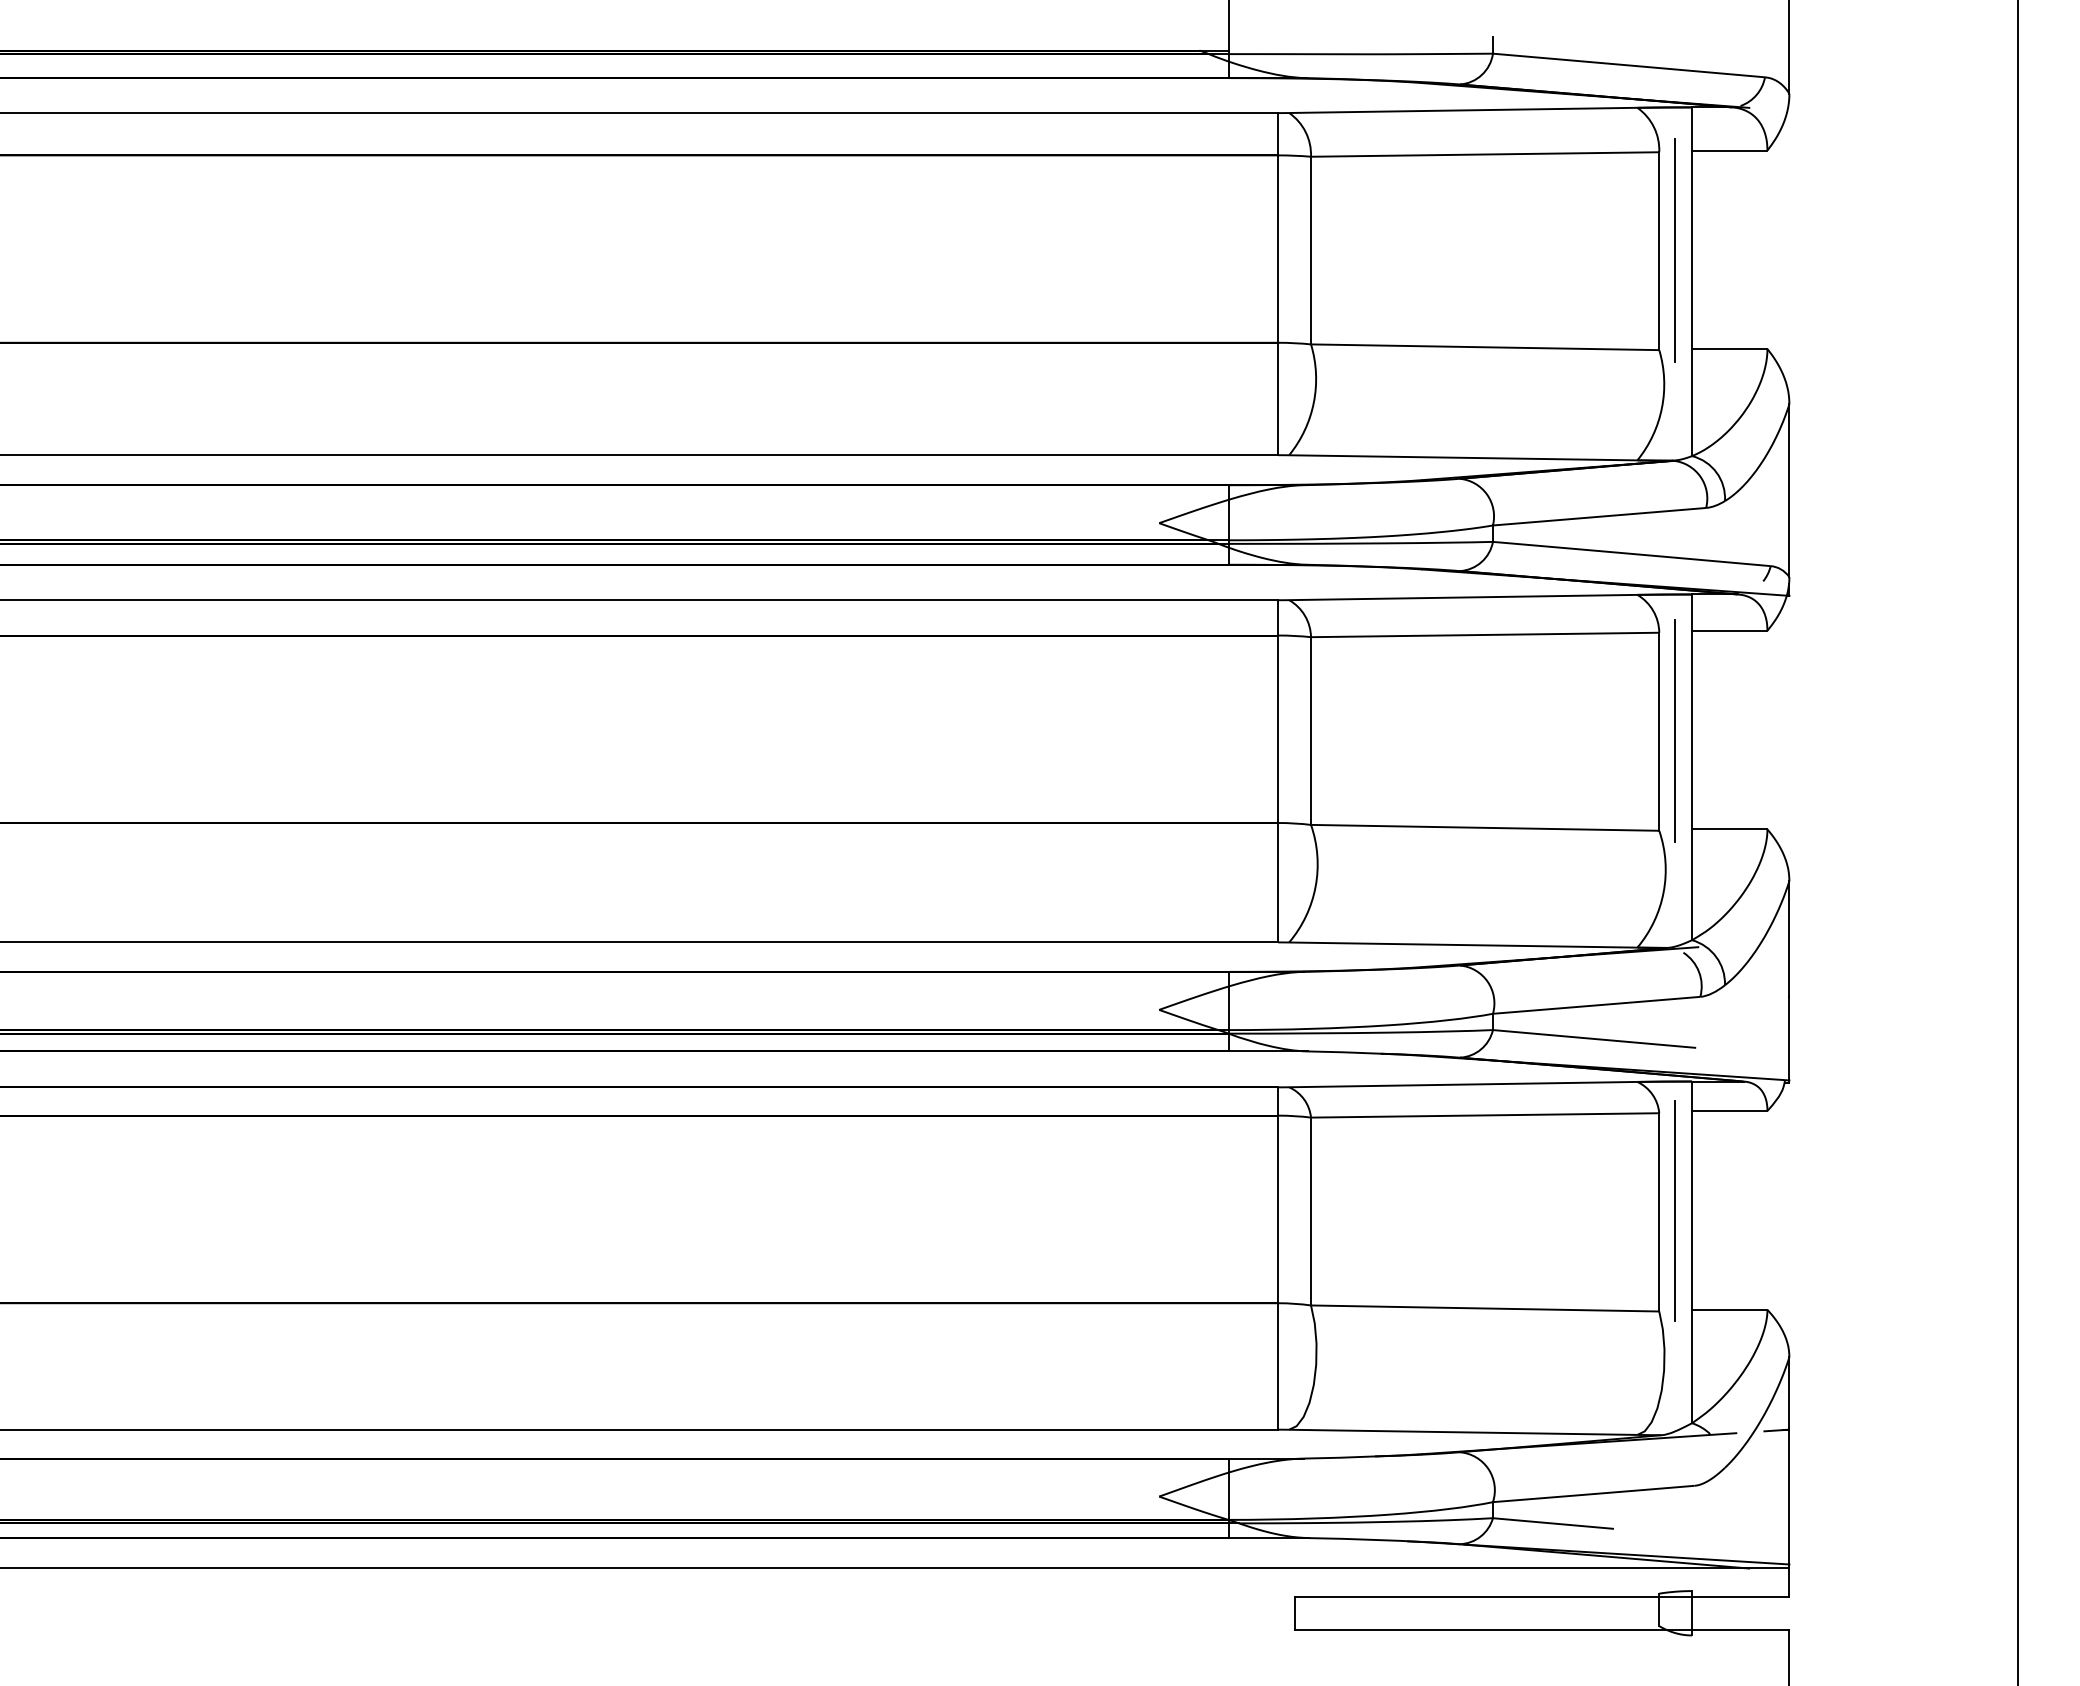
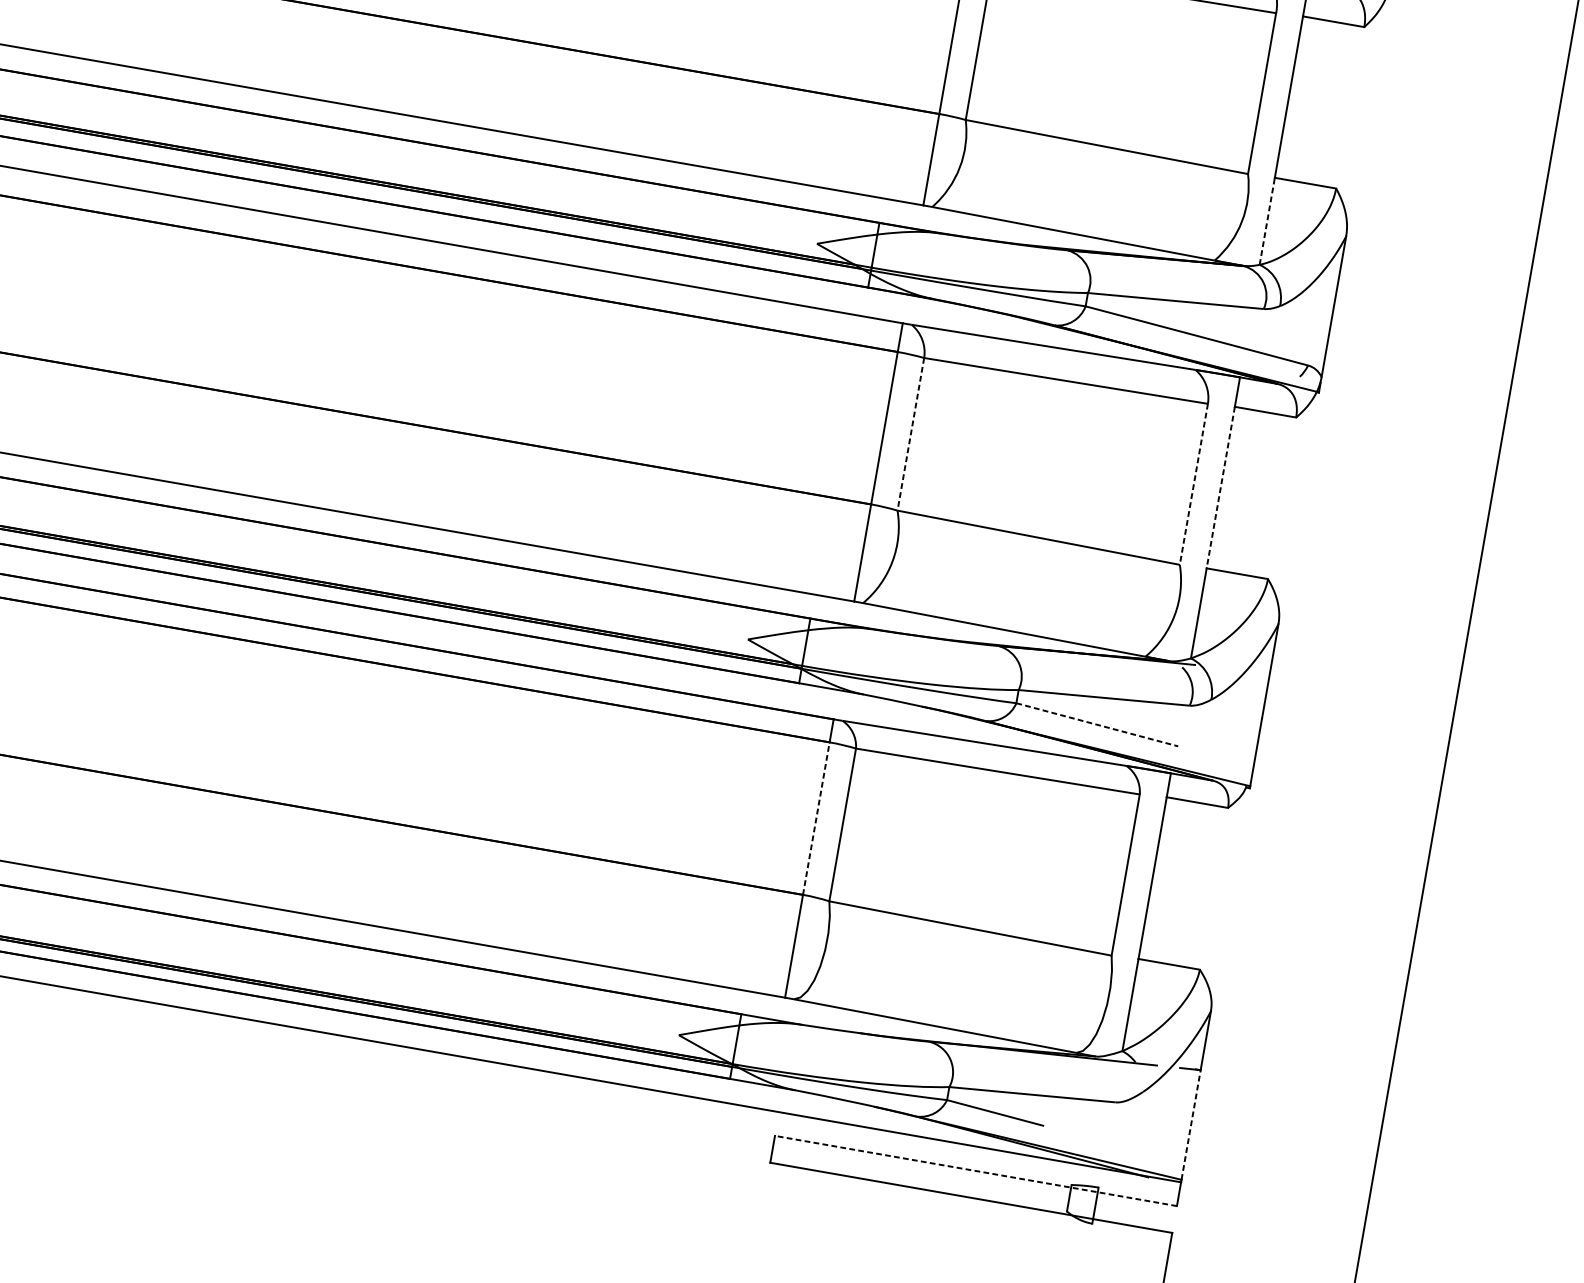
line: (1675, 250) -> (1275, 95), removed
line: (1692, 402) -> (1267, 221), solid -> dashed
line: (1675, 730) -> (1207, 485), removed
line: (1692, 730) -> (1221, 488), solid -> dashed
line: (1311, 731) -> (911, 434), solid -> dashed
line: (1659, 732) -> (1193, 484), solid -> dashed
line: (1594, 1038) -> (1097, 724), solid -> dashed
line: (1278, 1209) -> (816, 818), solid -> dashed
line: (1675, 1211) -> (1139, 876), removed
line: (1789, 1496) -> (1191, 1124), solid -> dashed
line: (1541, 1596) -> (975, 1170), solid -> dashed

